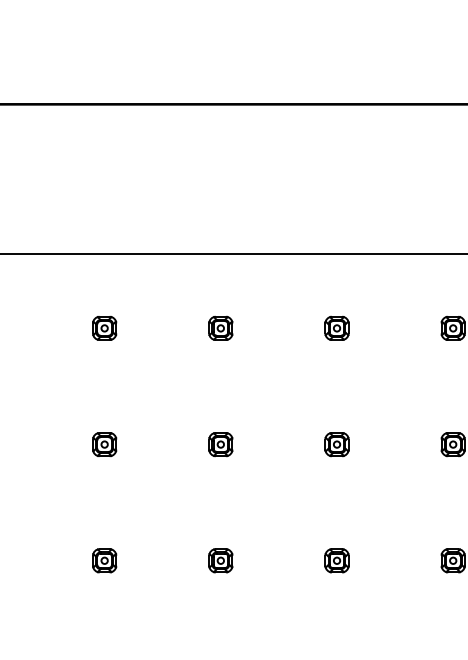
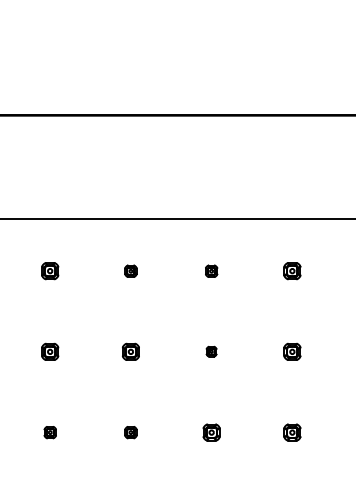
part: (220, 328) -> (130, 271), size x0.7
part: (336, 328) -> (211, 271), size x0.7
part: (336, 444) -> (211, 351), size x0.6
part: (105, 560) -> (50, 432), size x0.7
part: (220, 560) -> (130, 432), size x0.7

